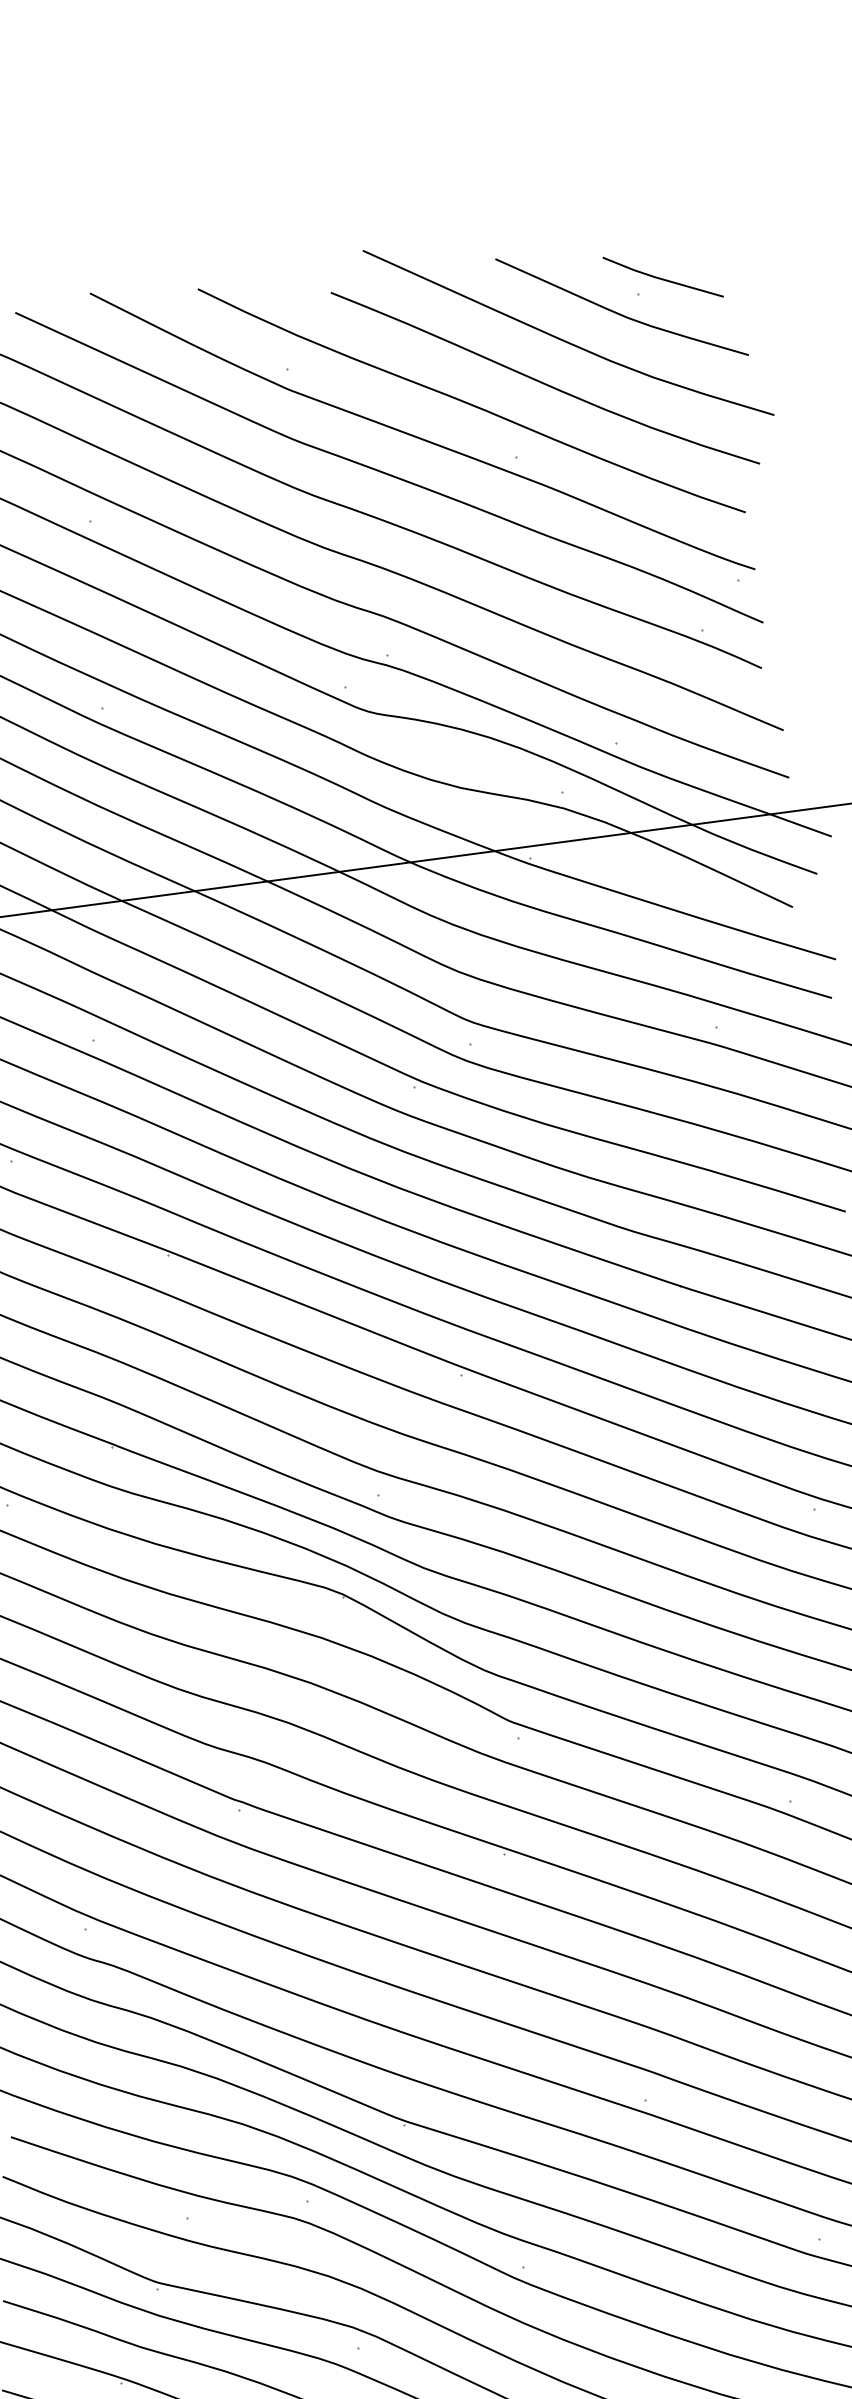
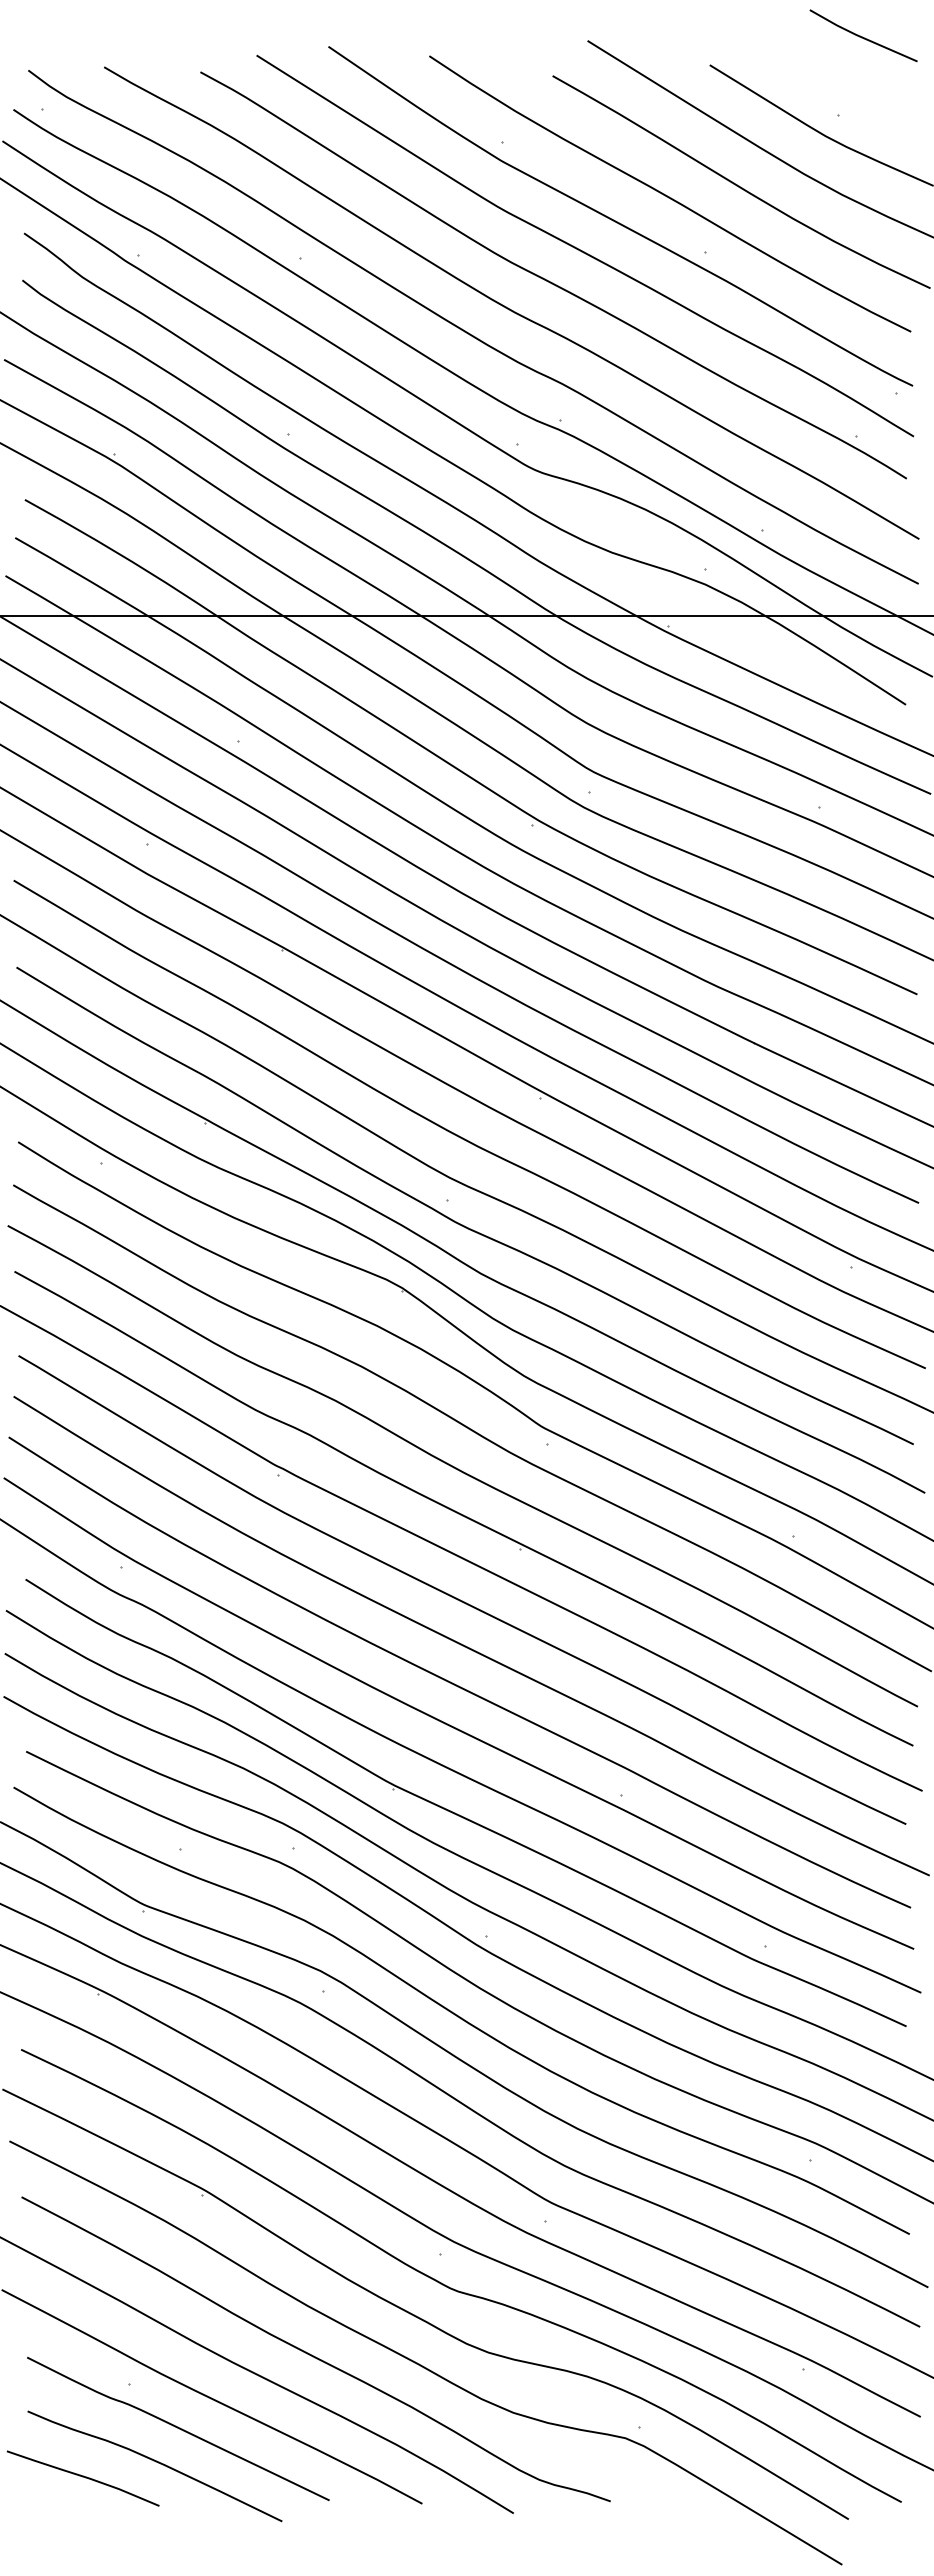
line: (662, 278) -> (862, 36), moved

